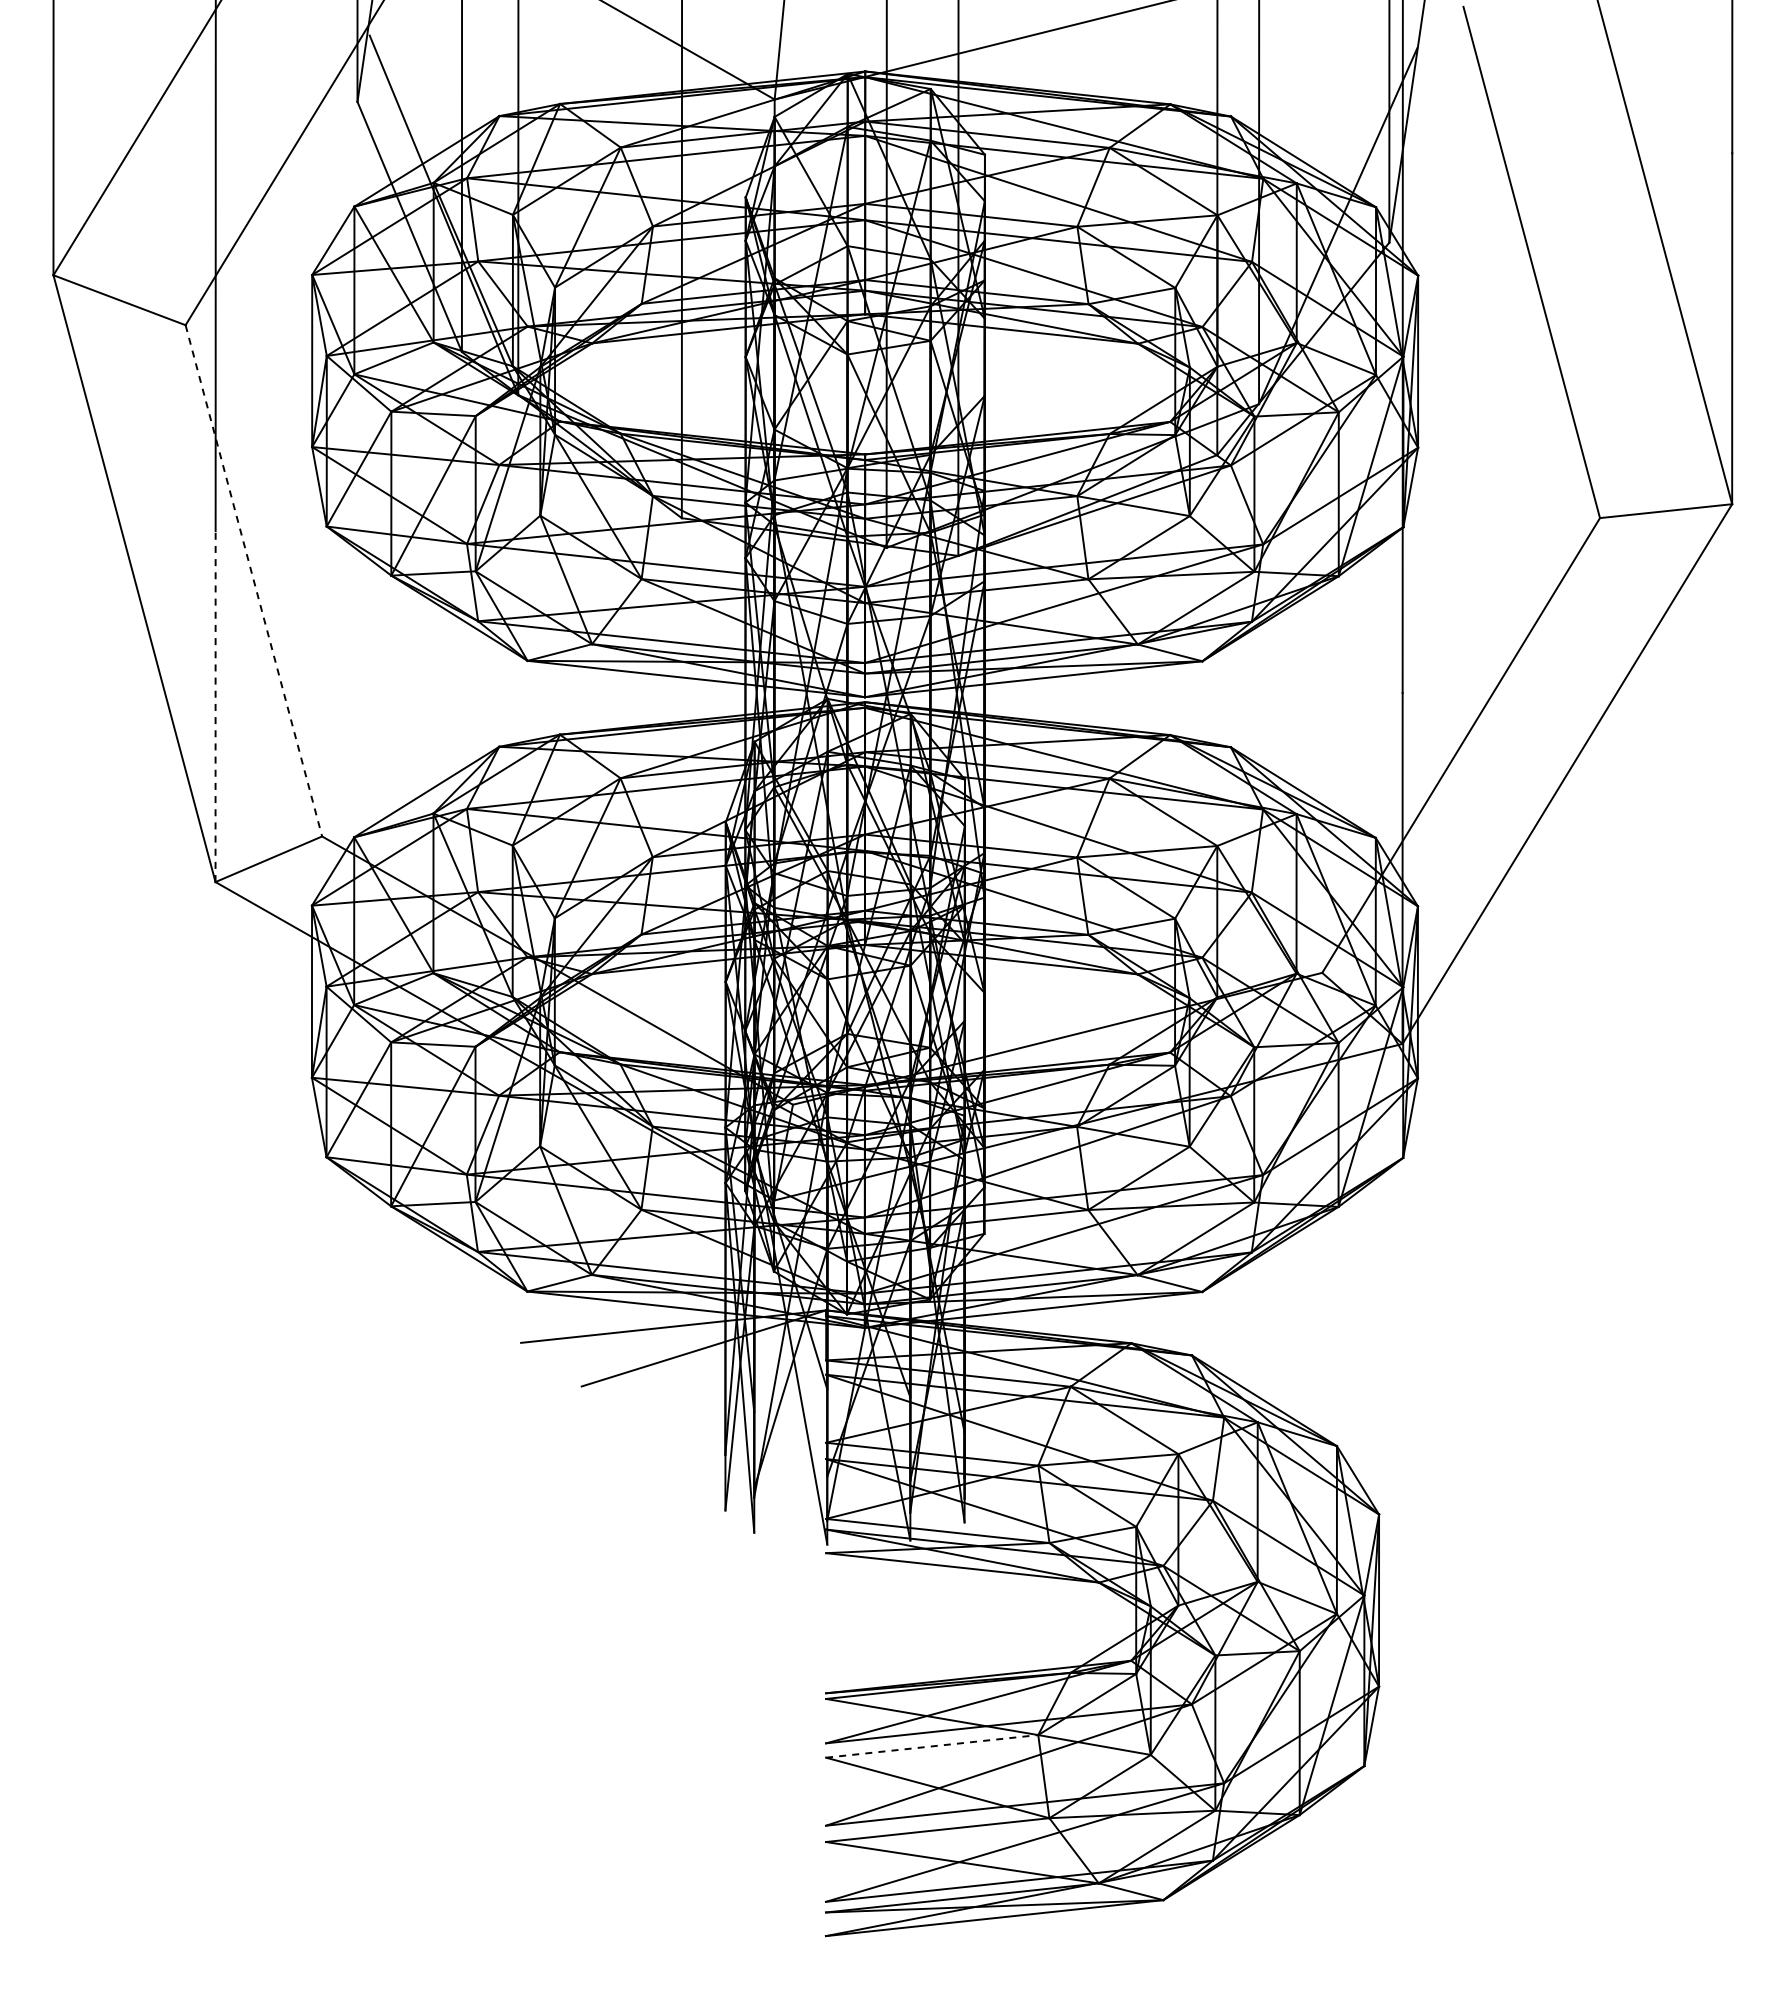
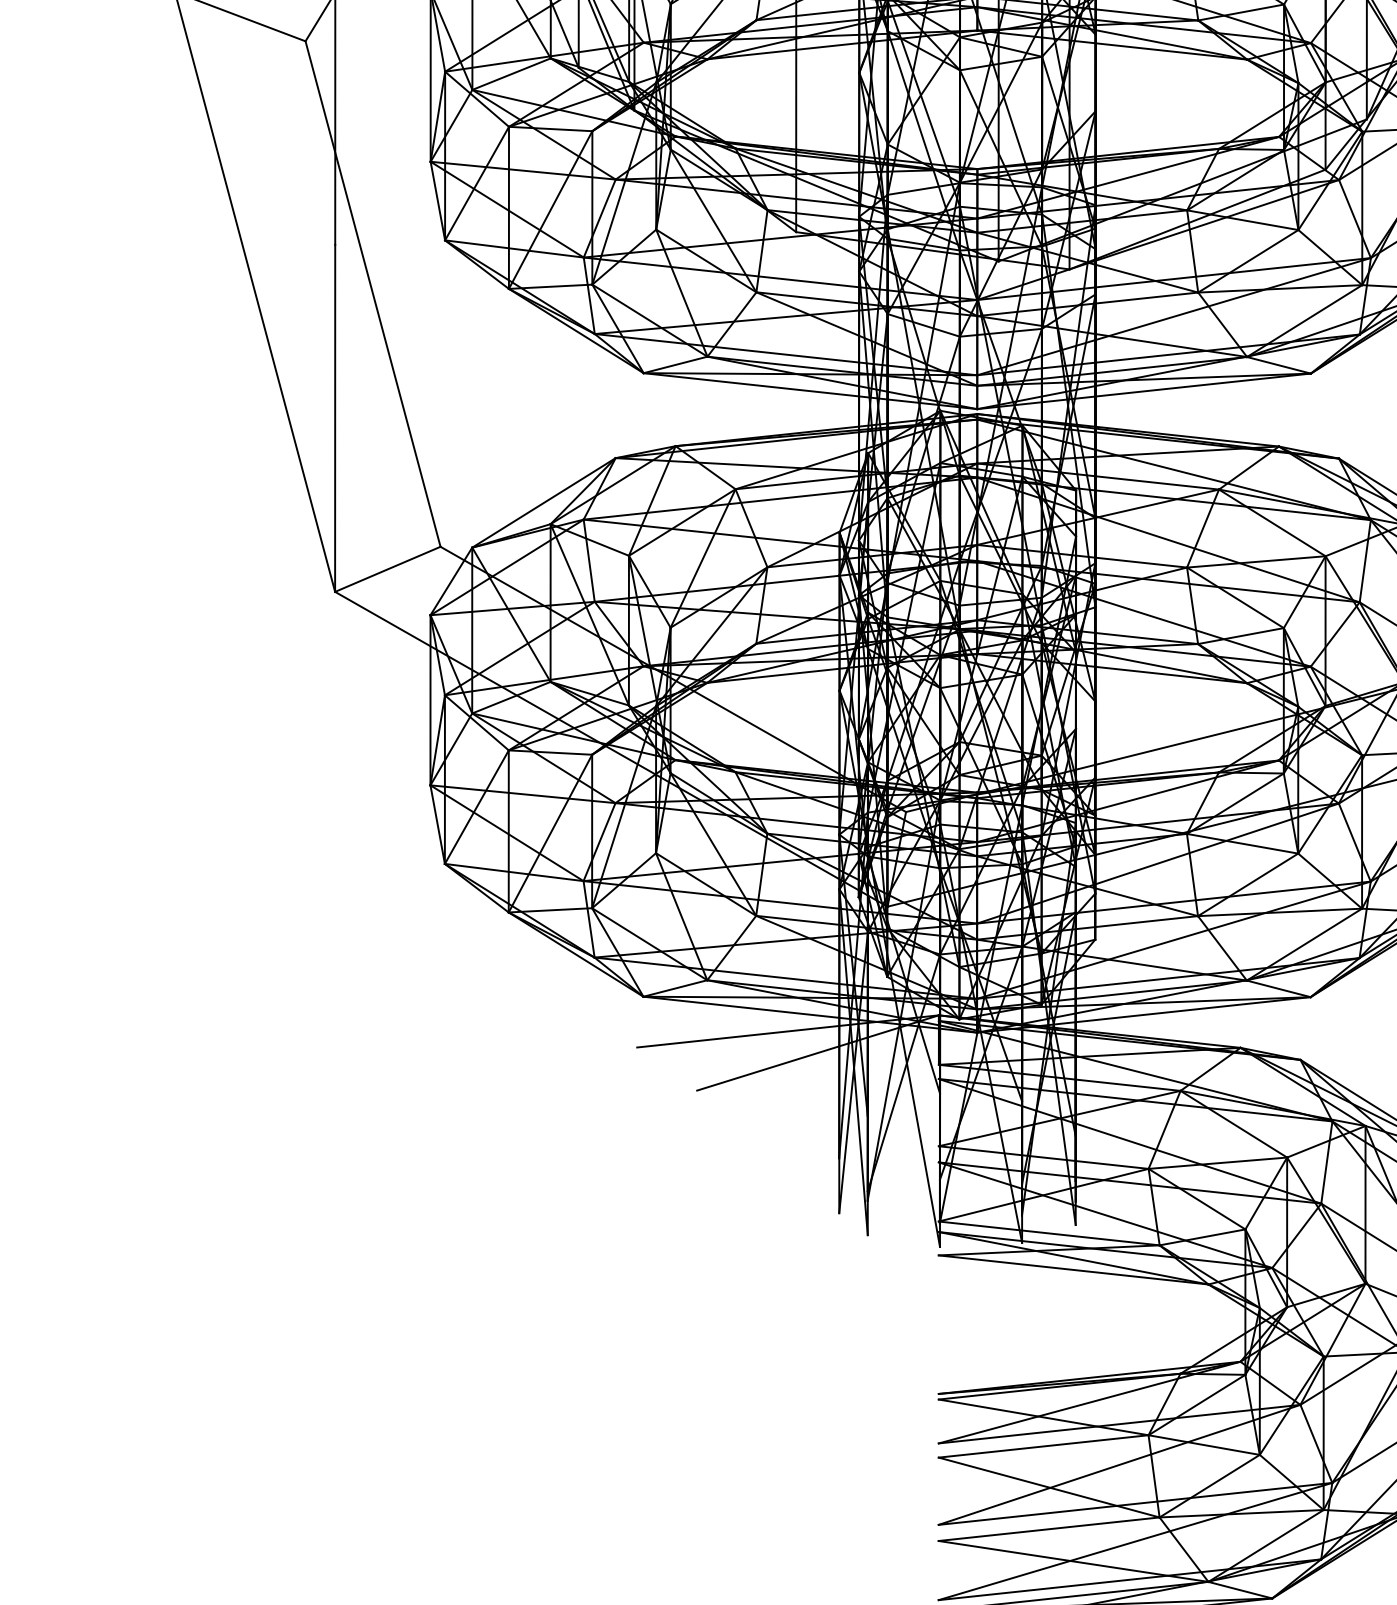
line: (253, 580) -> (372, 293), dashed -> solid
line: (215, 706) -> (335, 418), dashed -> solid
line: (932, 1746) -> (1043, 1446), dashed -> solid

